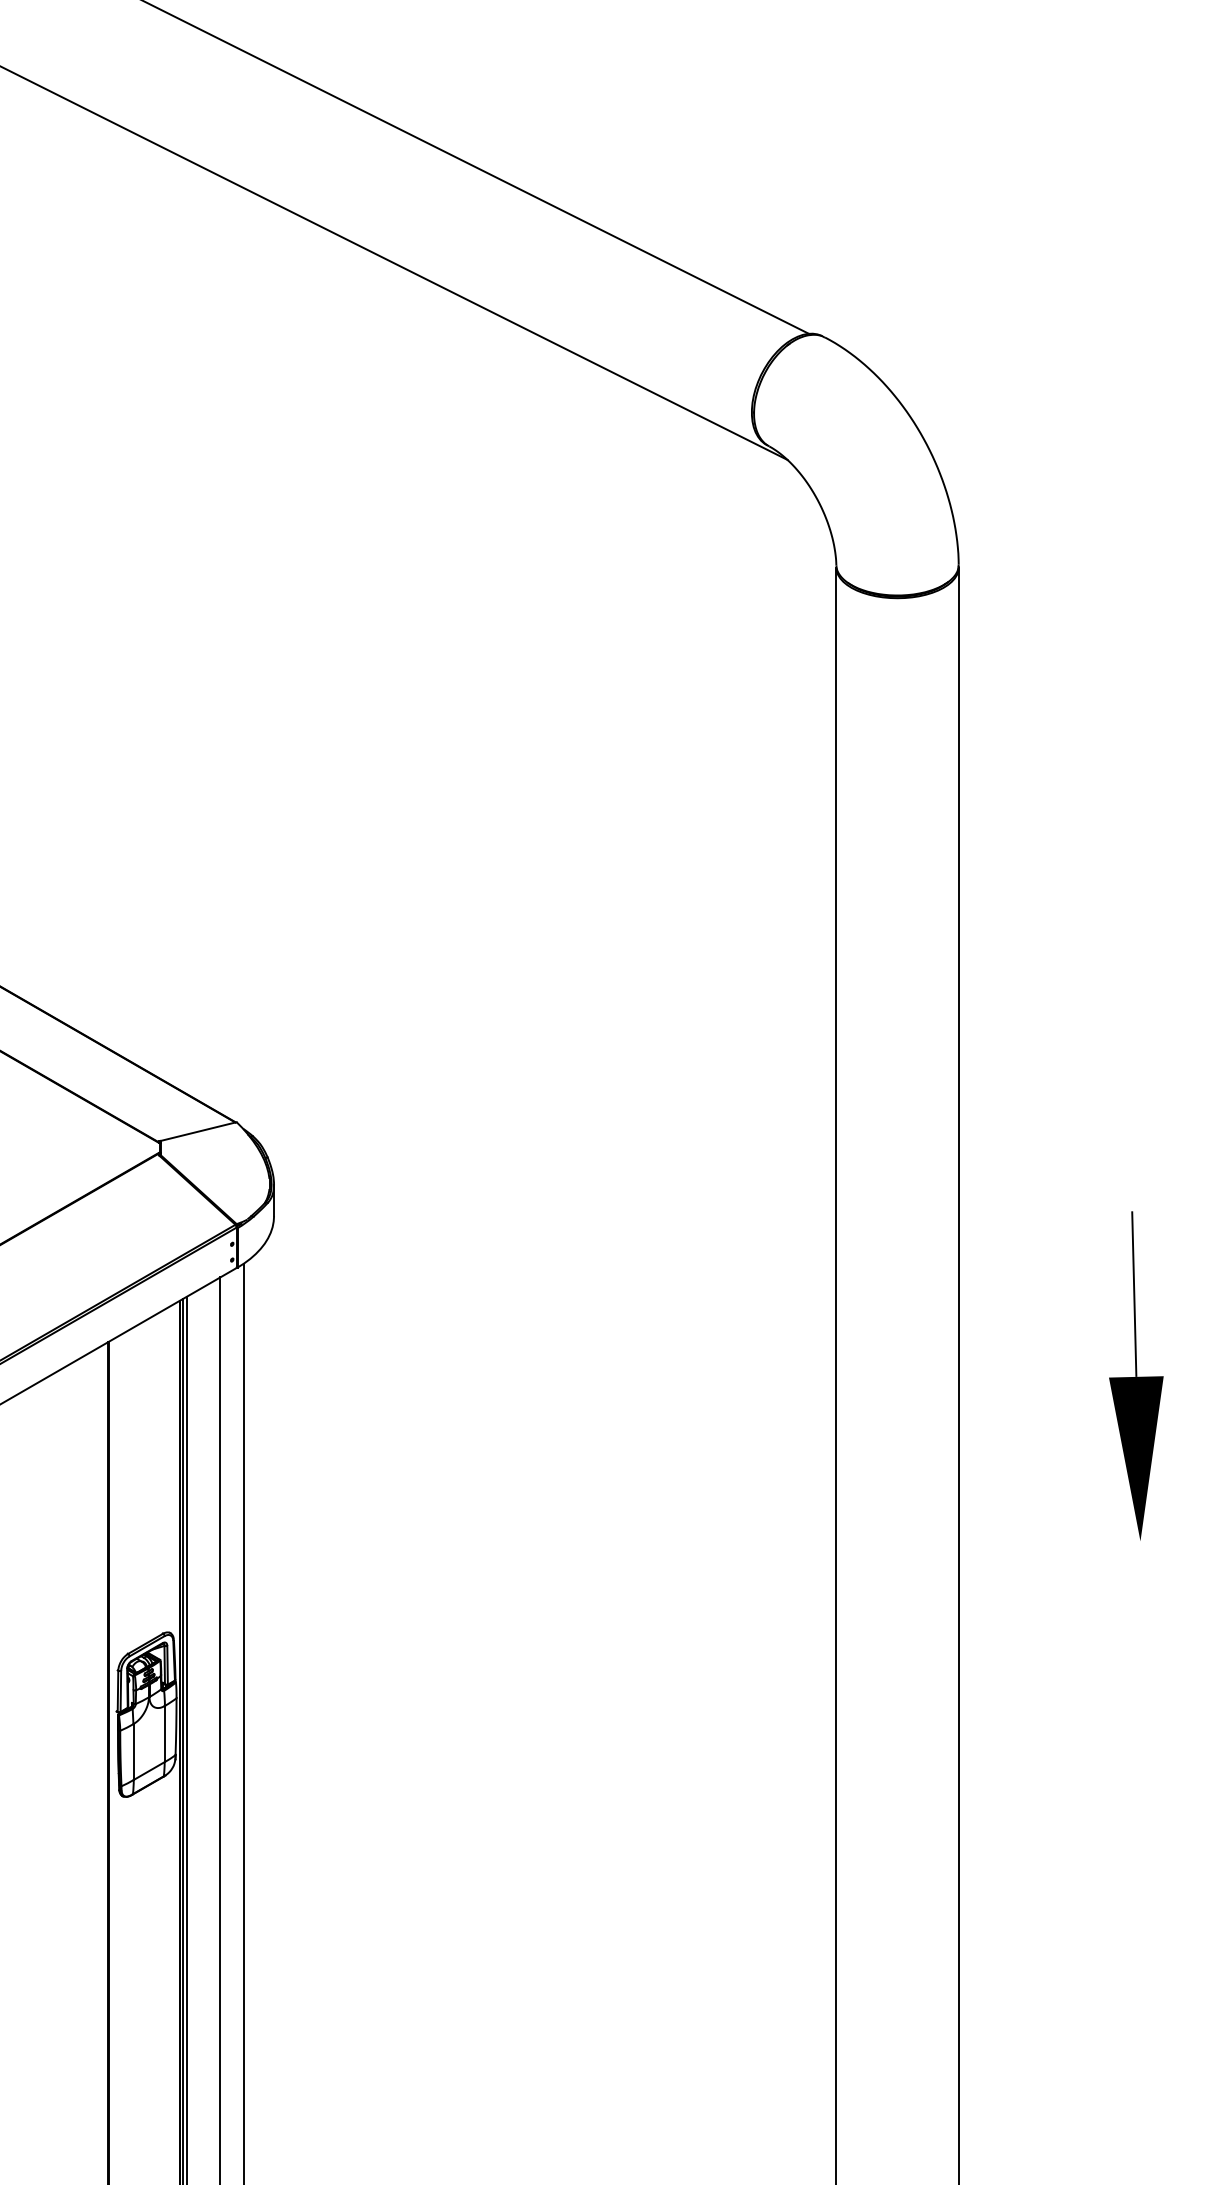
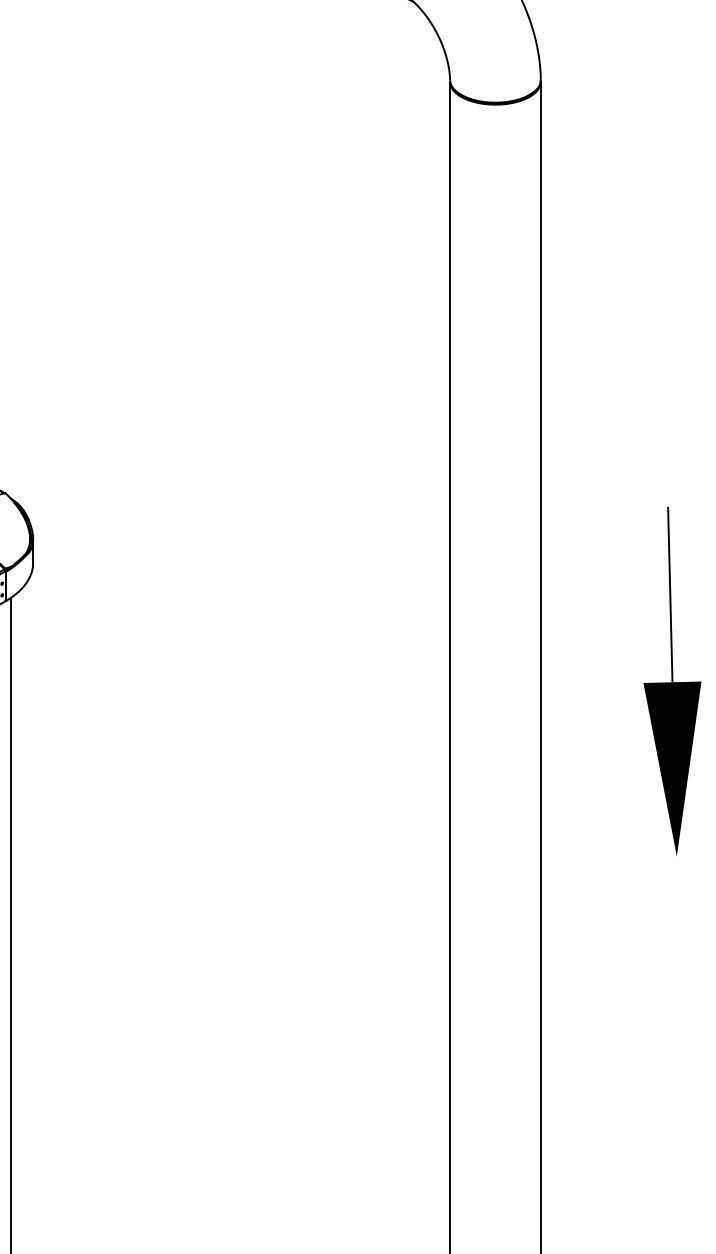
part: (1136, 1375) -> (672, 680), size x1.43

